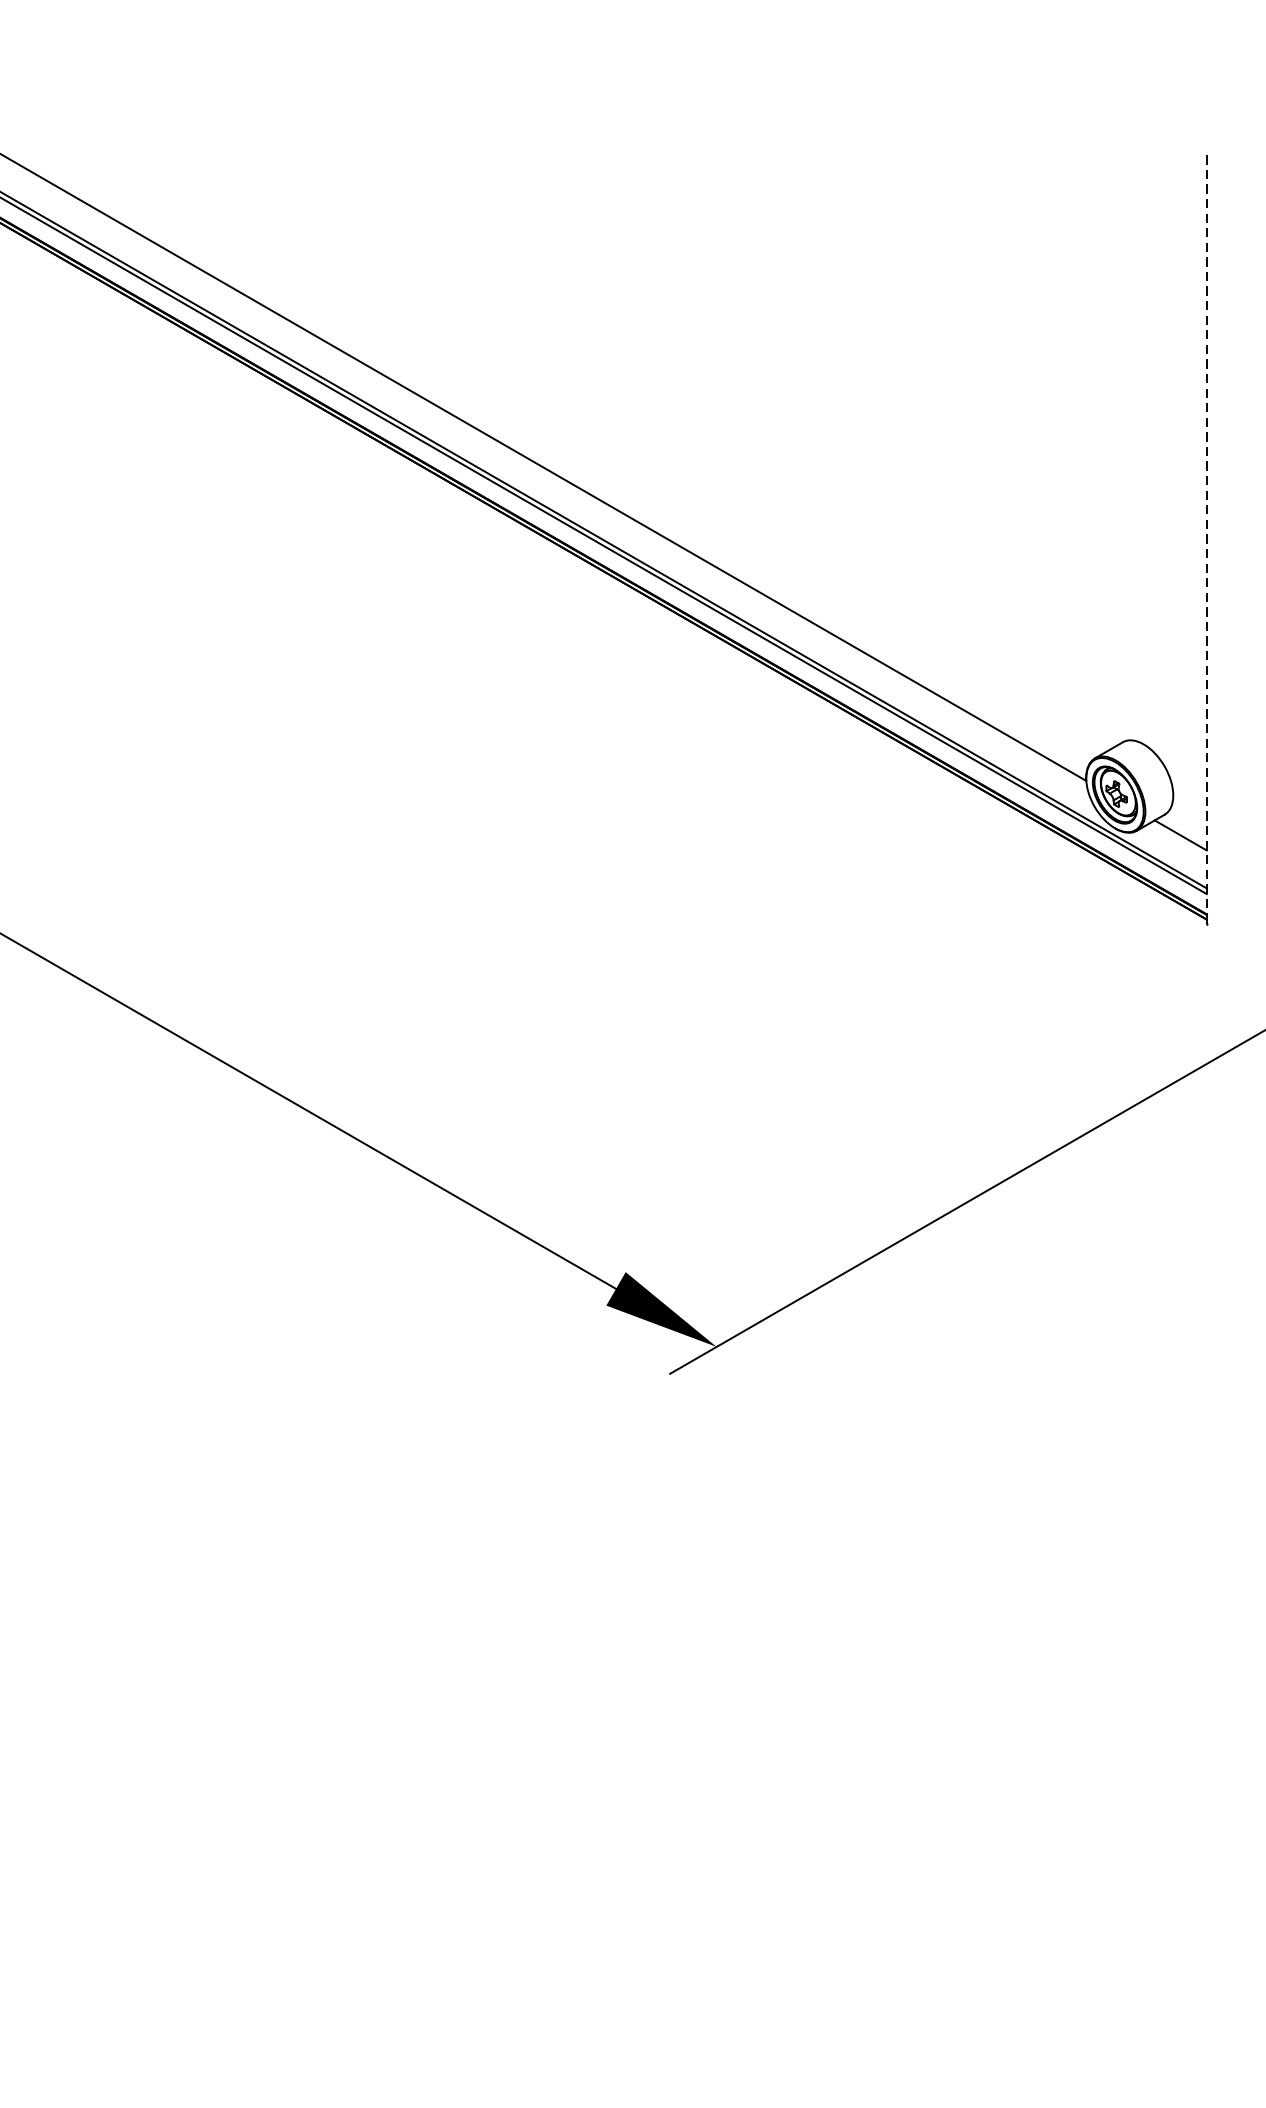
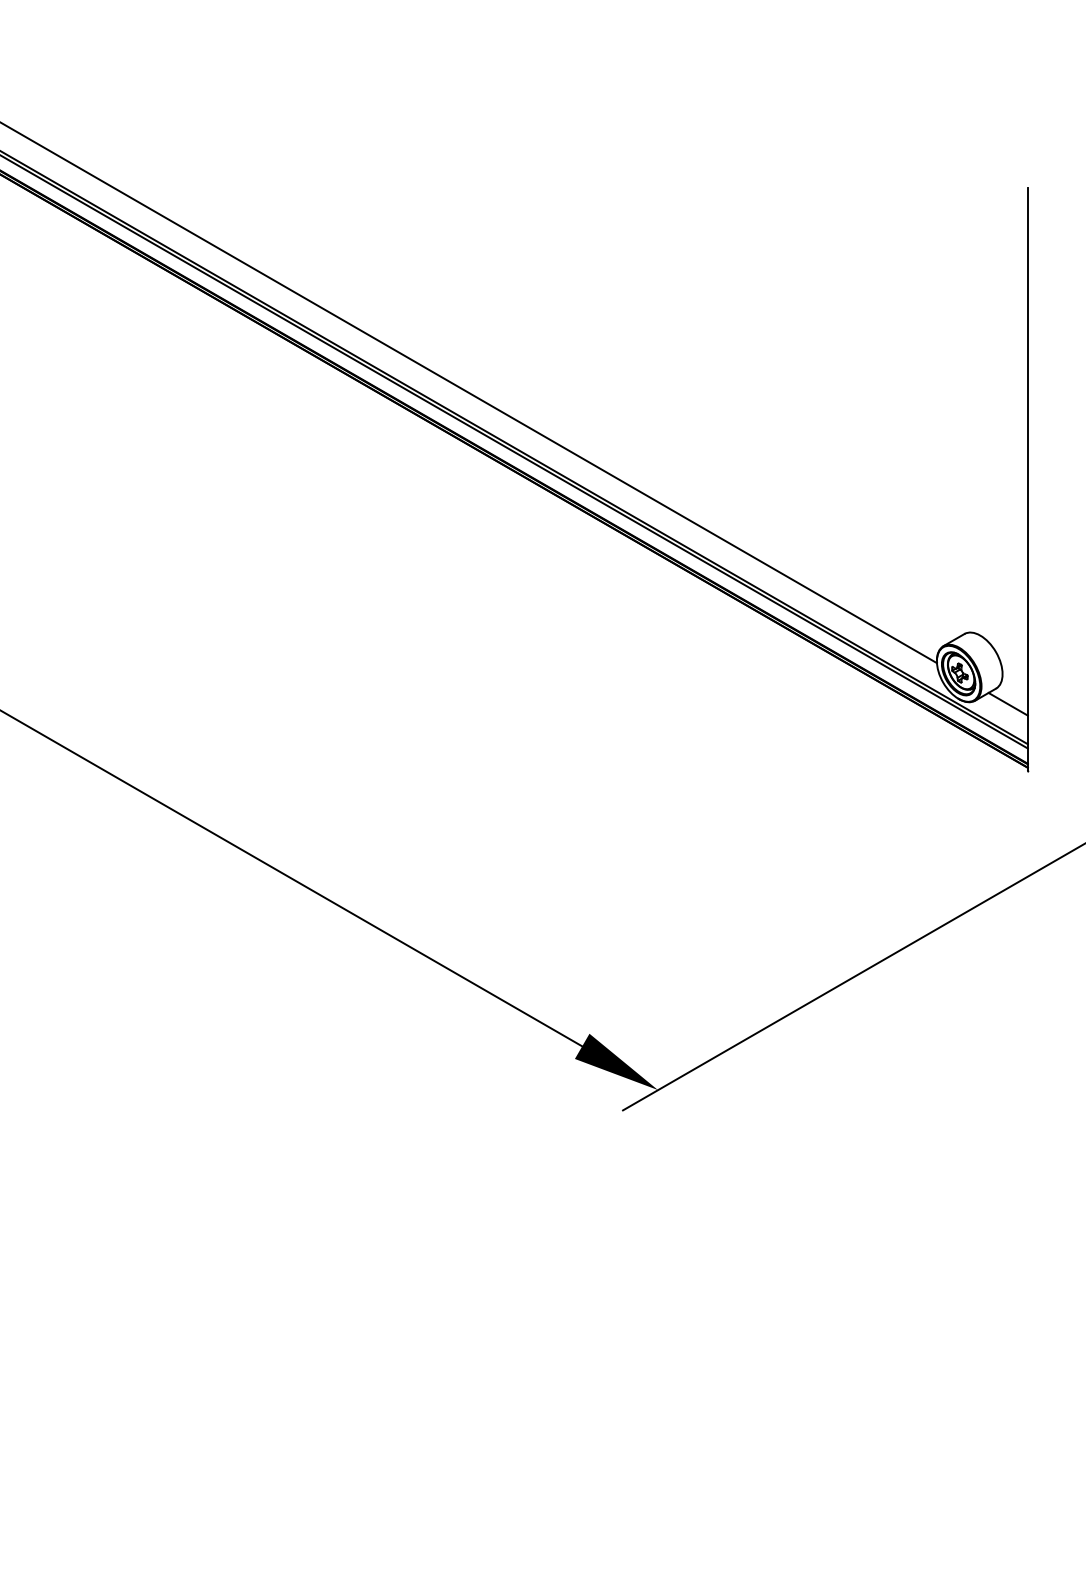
line: (1206, 536) -> (1027, 478), dashed -> solid

